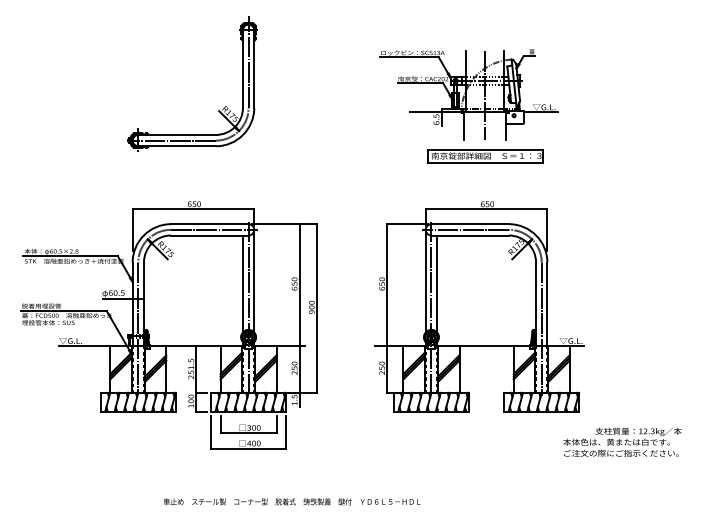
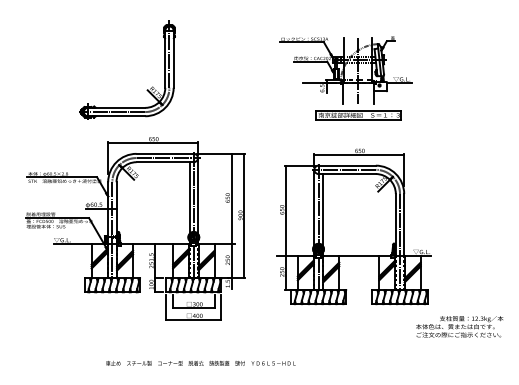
part: (218, 110) -> (147, 89), moved
part: (168, 325) -> (134, 228), moved
text: (292, 501) -> (201, 363), moved

